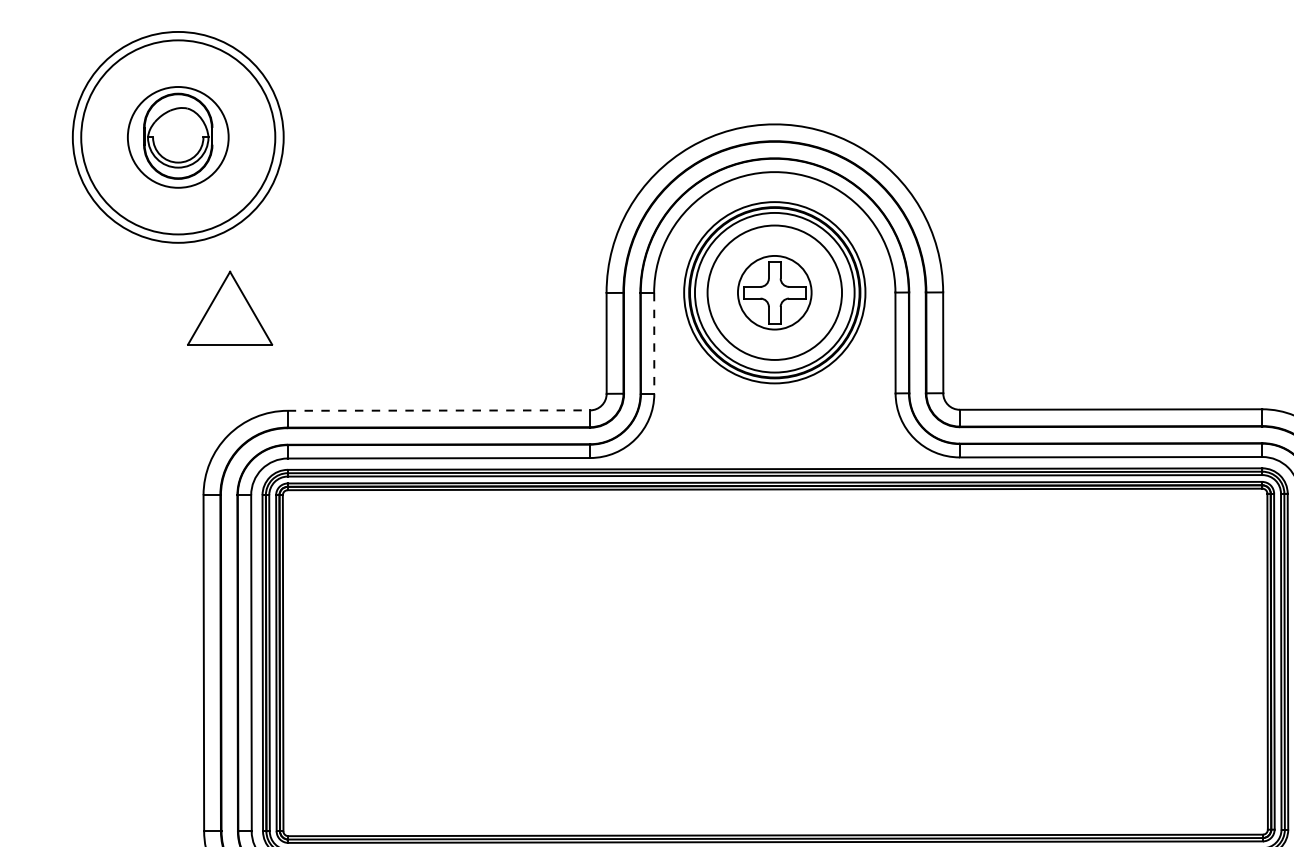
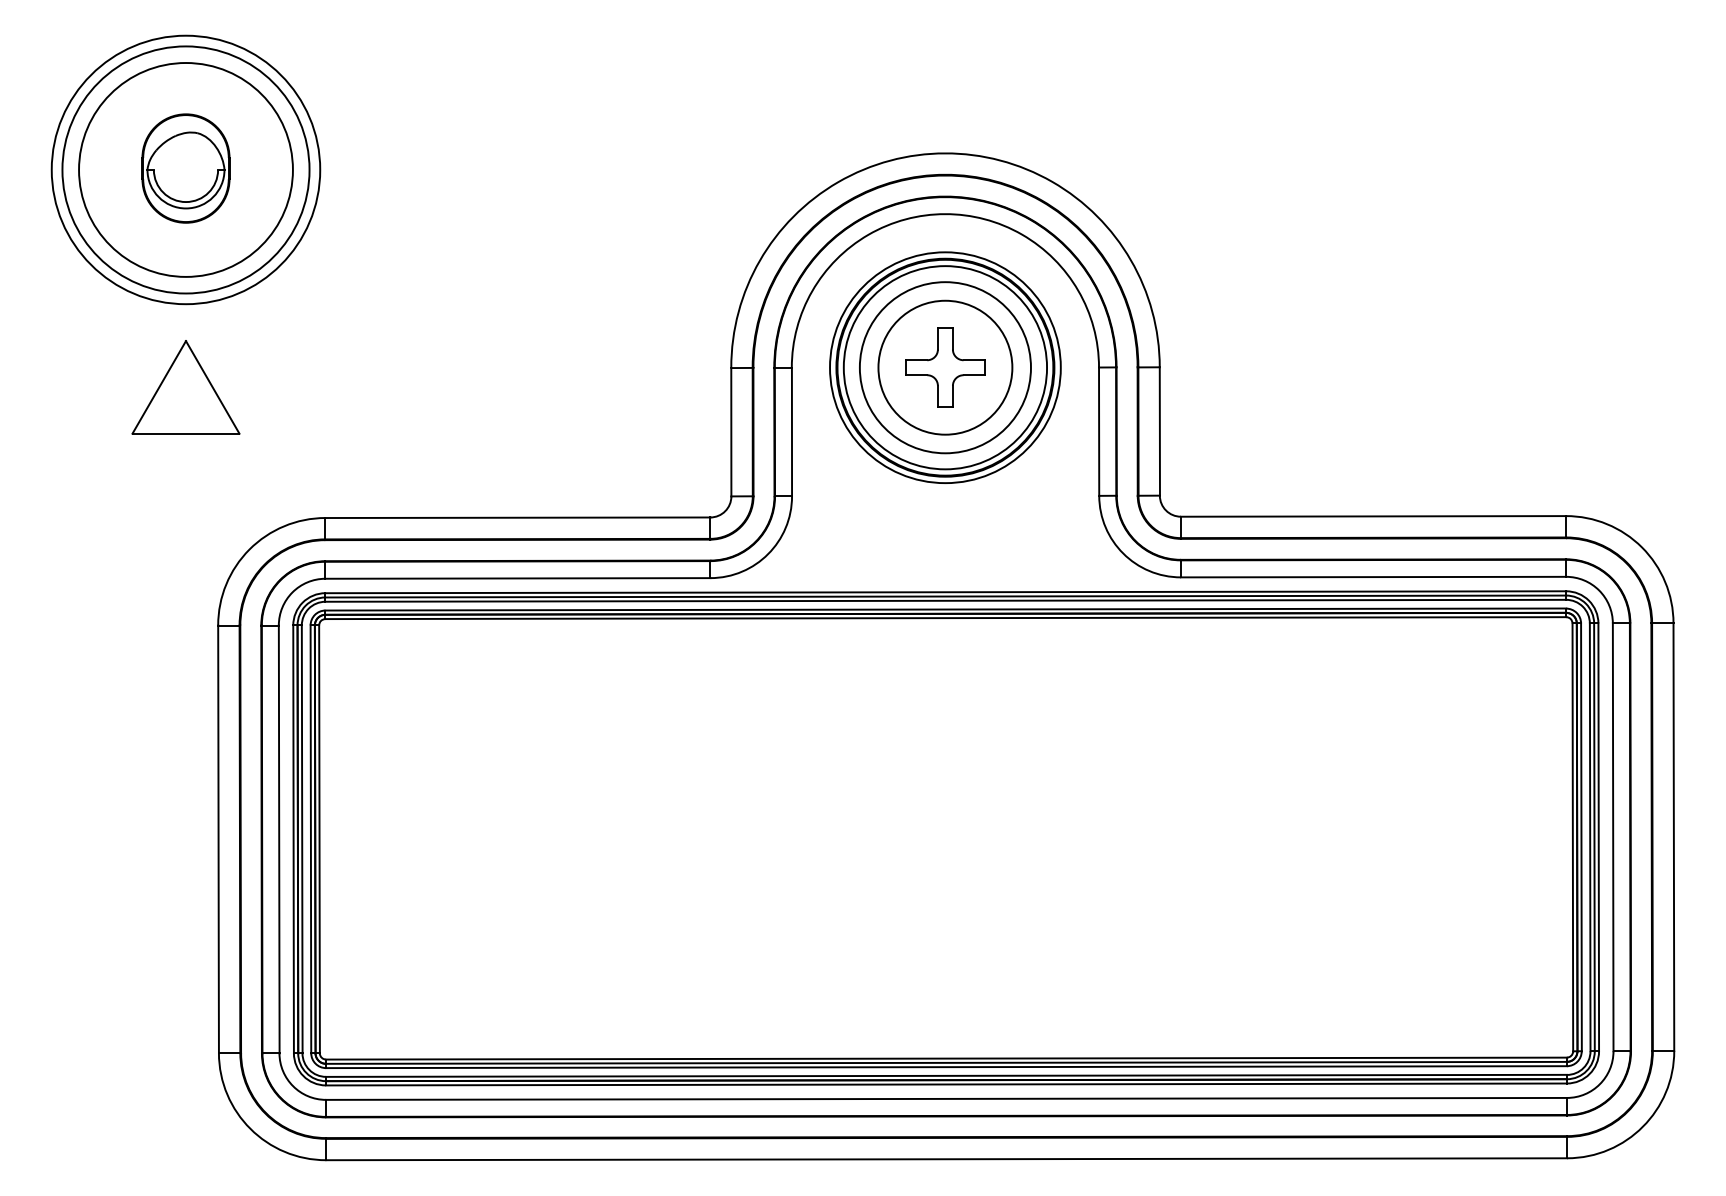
circle: (177, 137) -> (185, 169), size x1.67
circle: (774, 292) -> (945, 367), size x1.43
part: (229, 308) -> (185, 387), moved
line: (653, 343) -> (791, 432), dashed -> solid
line: (438, 410) -> (517, 517), dashed -> solid

